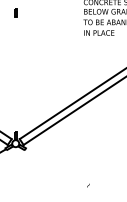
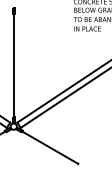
line: (15, 74) -> (13, 65), added
line: (57, 167) -> (50, 147), added

